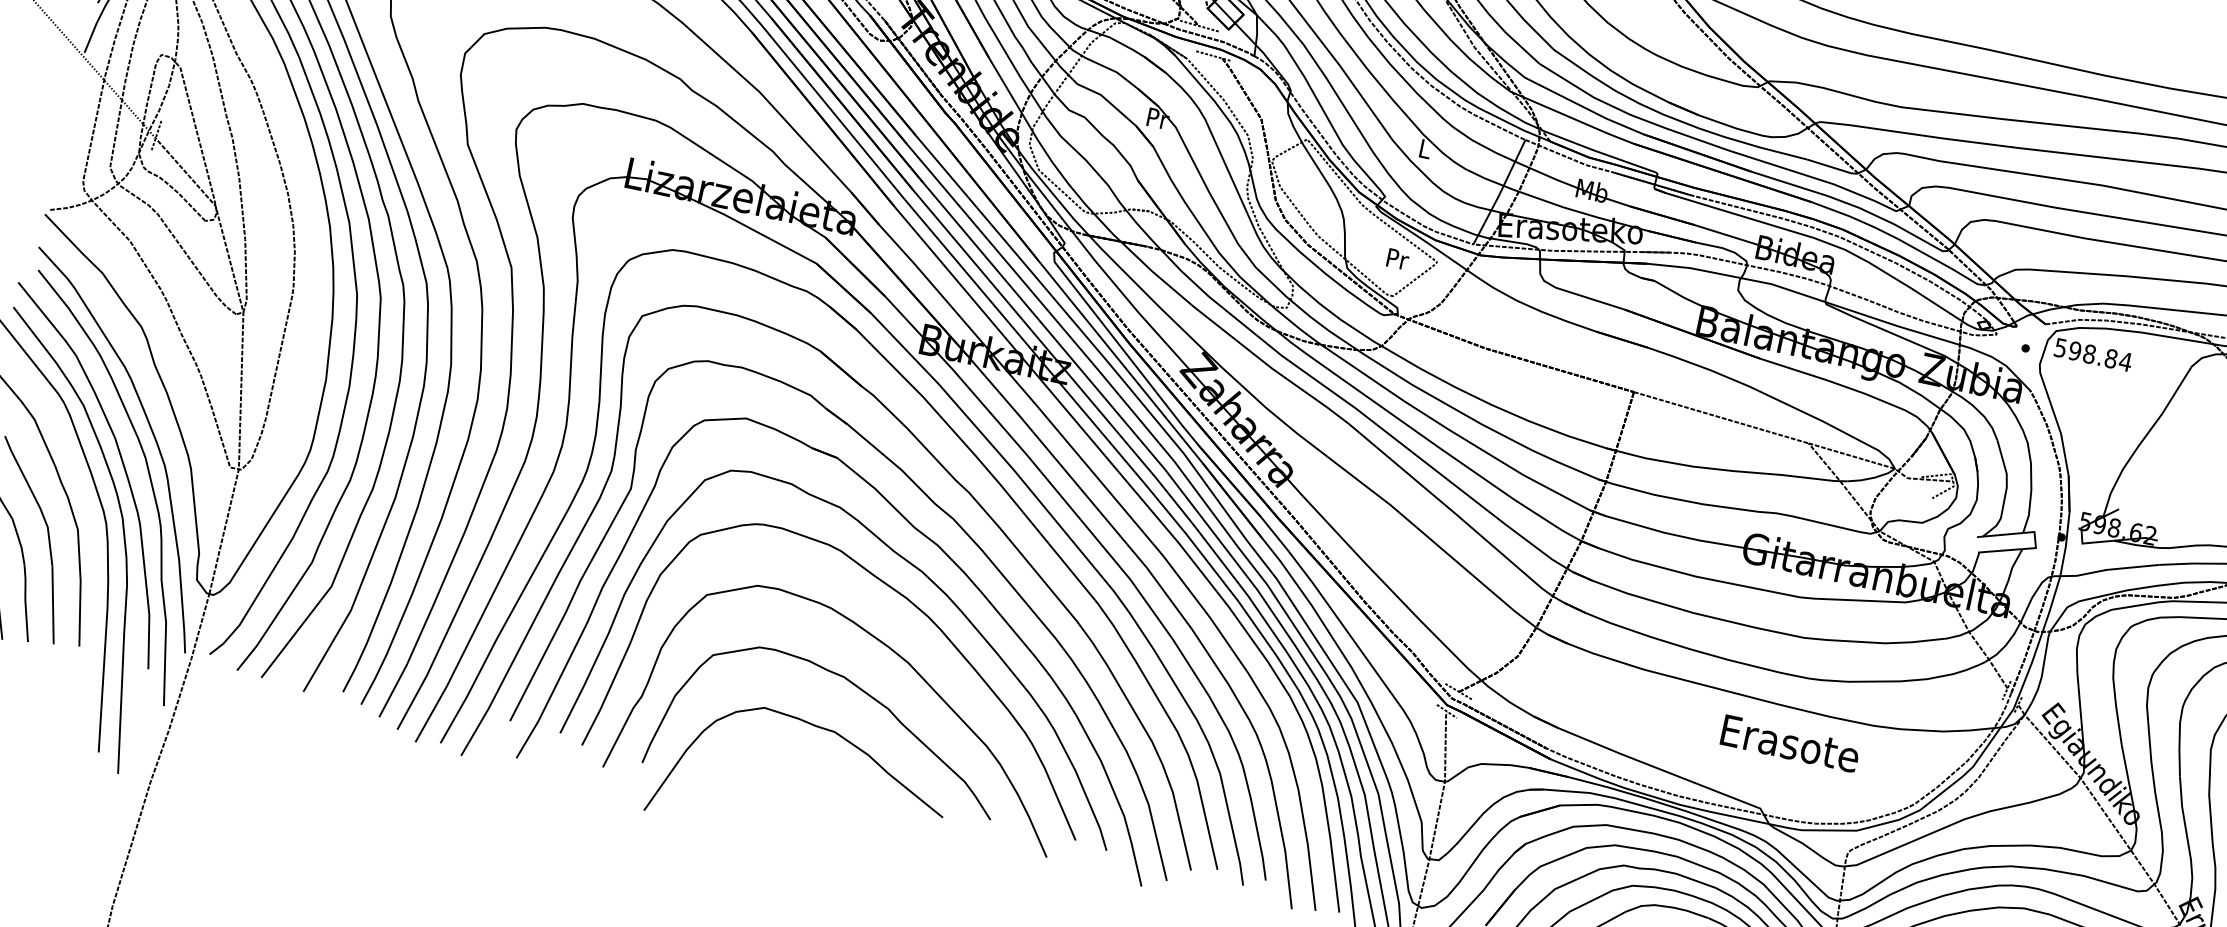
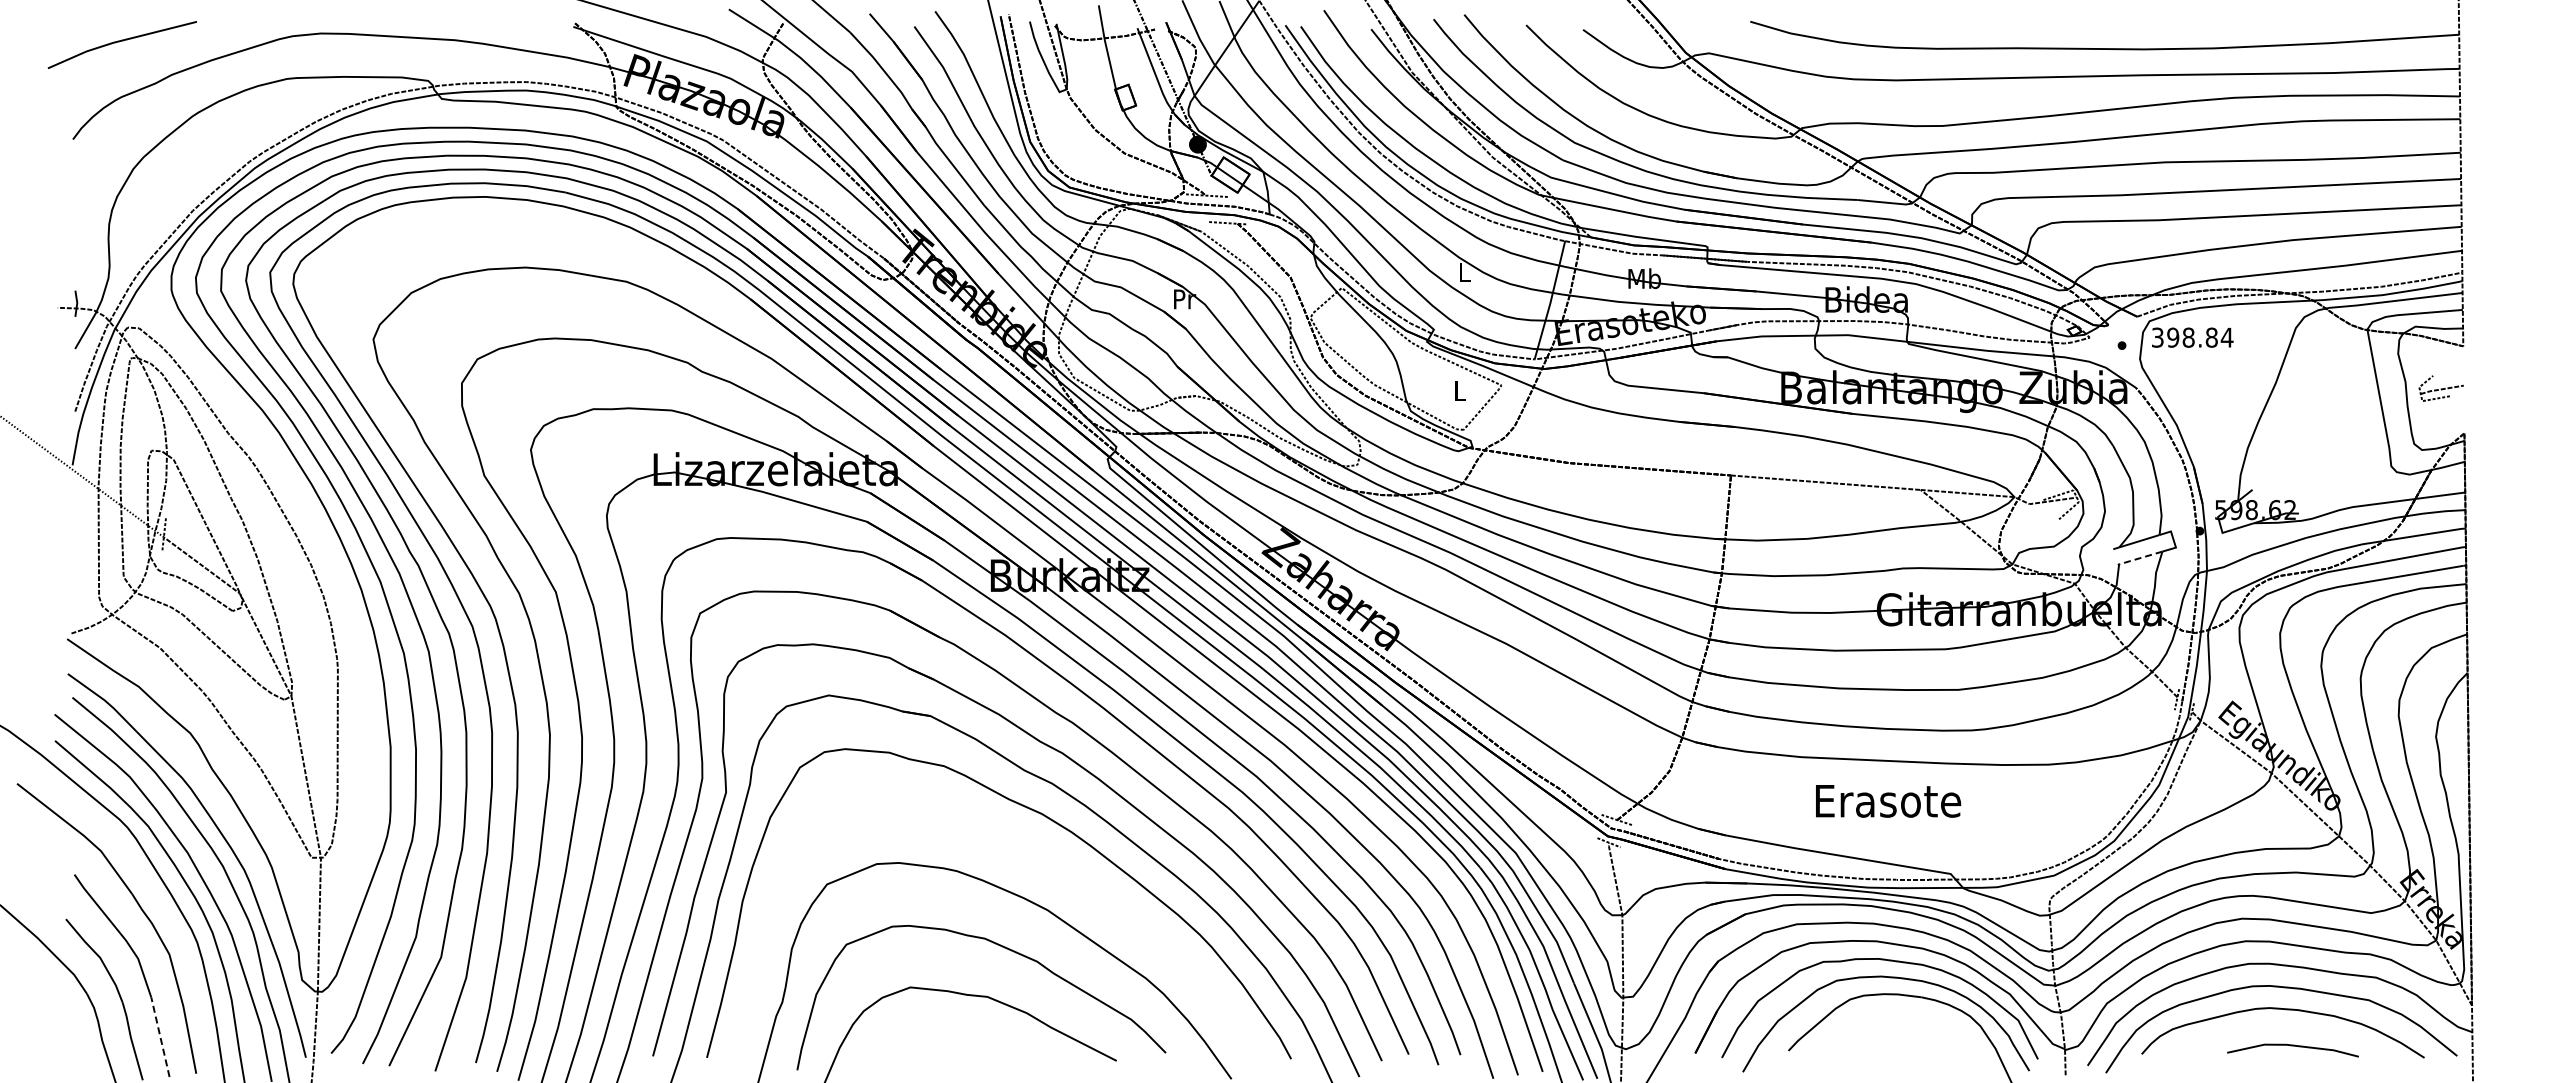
text: (1397, 258) -> (1460, 390), Pr -> L
text: (2060, 346) -> (2157, 336), 598.84 -> 398.84
line: (2000, 551) -> (2140, 558), solid -> dashed
curve: (911, 604) -> (1038, 849), removed
line: (53, 605) -> (160, 1037), solid -> dashed
text: (1790, 744) -> (1888, 801), moved

